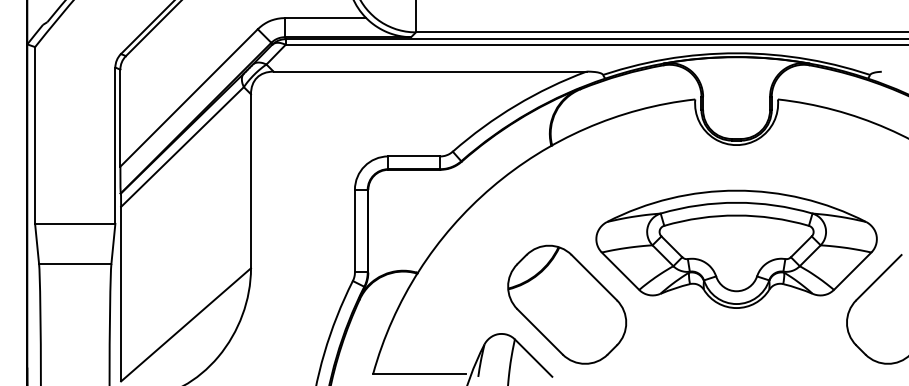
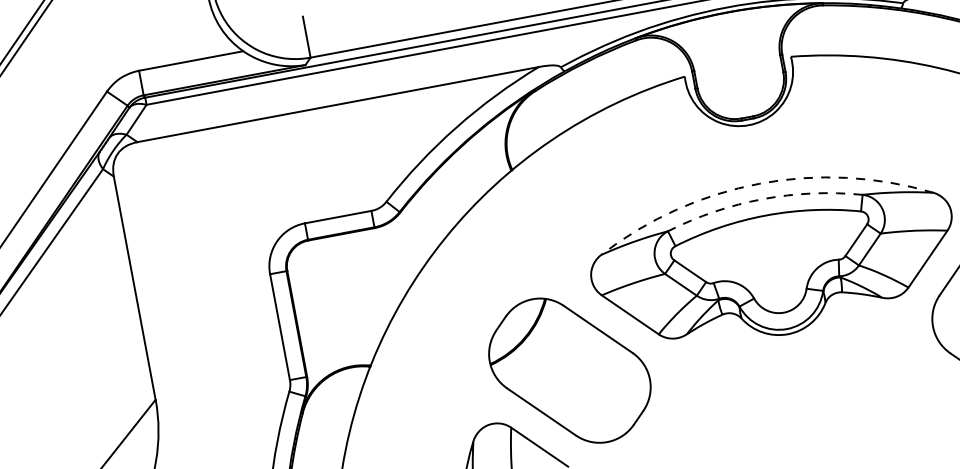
arc: (736, 190) -> (759, 183), solid -> dashed
arc: (736, 202) -> (762, 198), solid -> dashed

